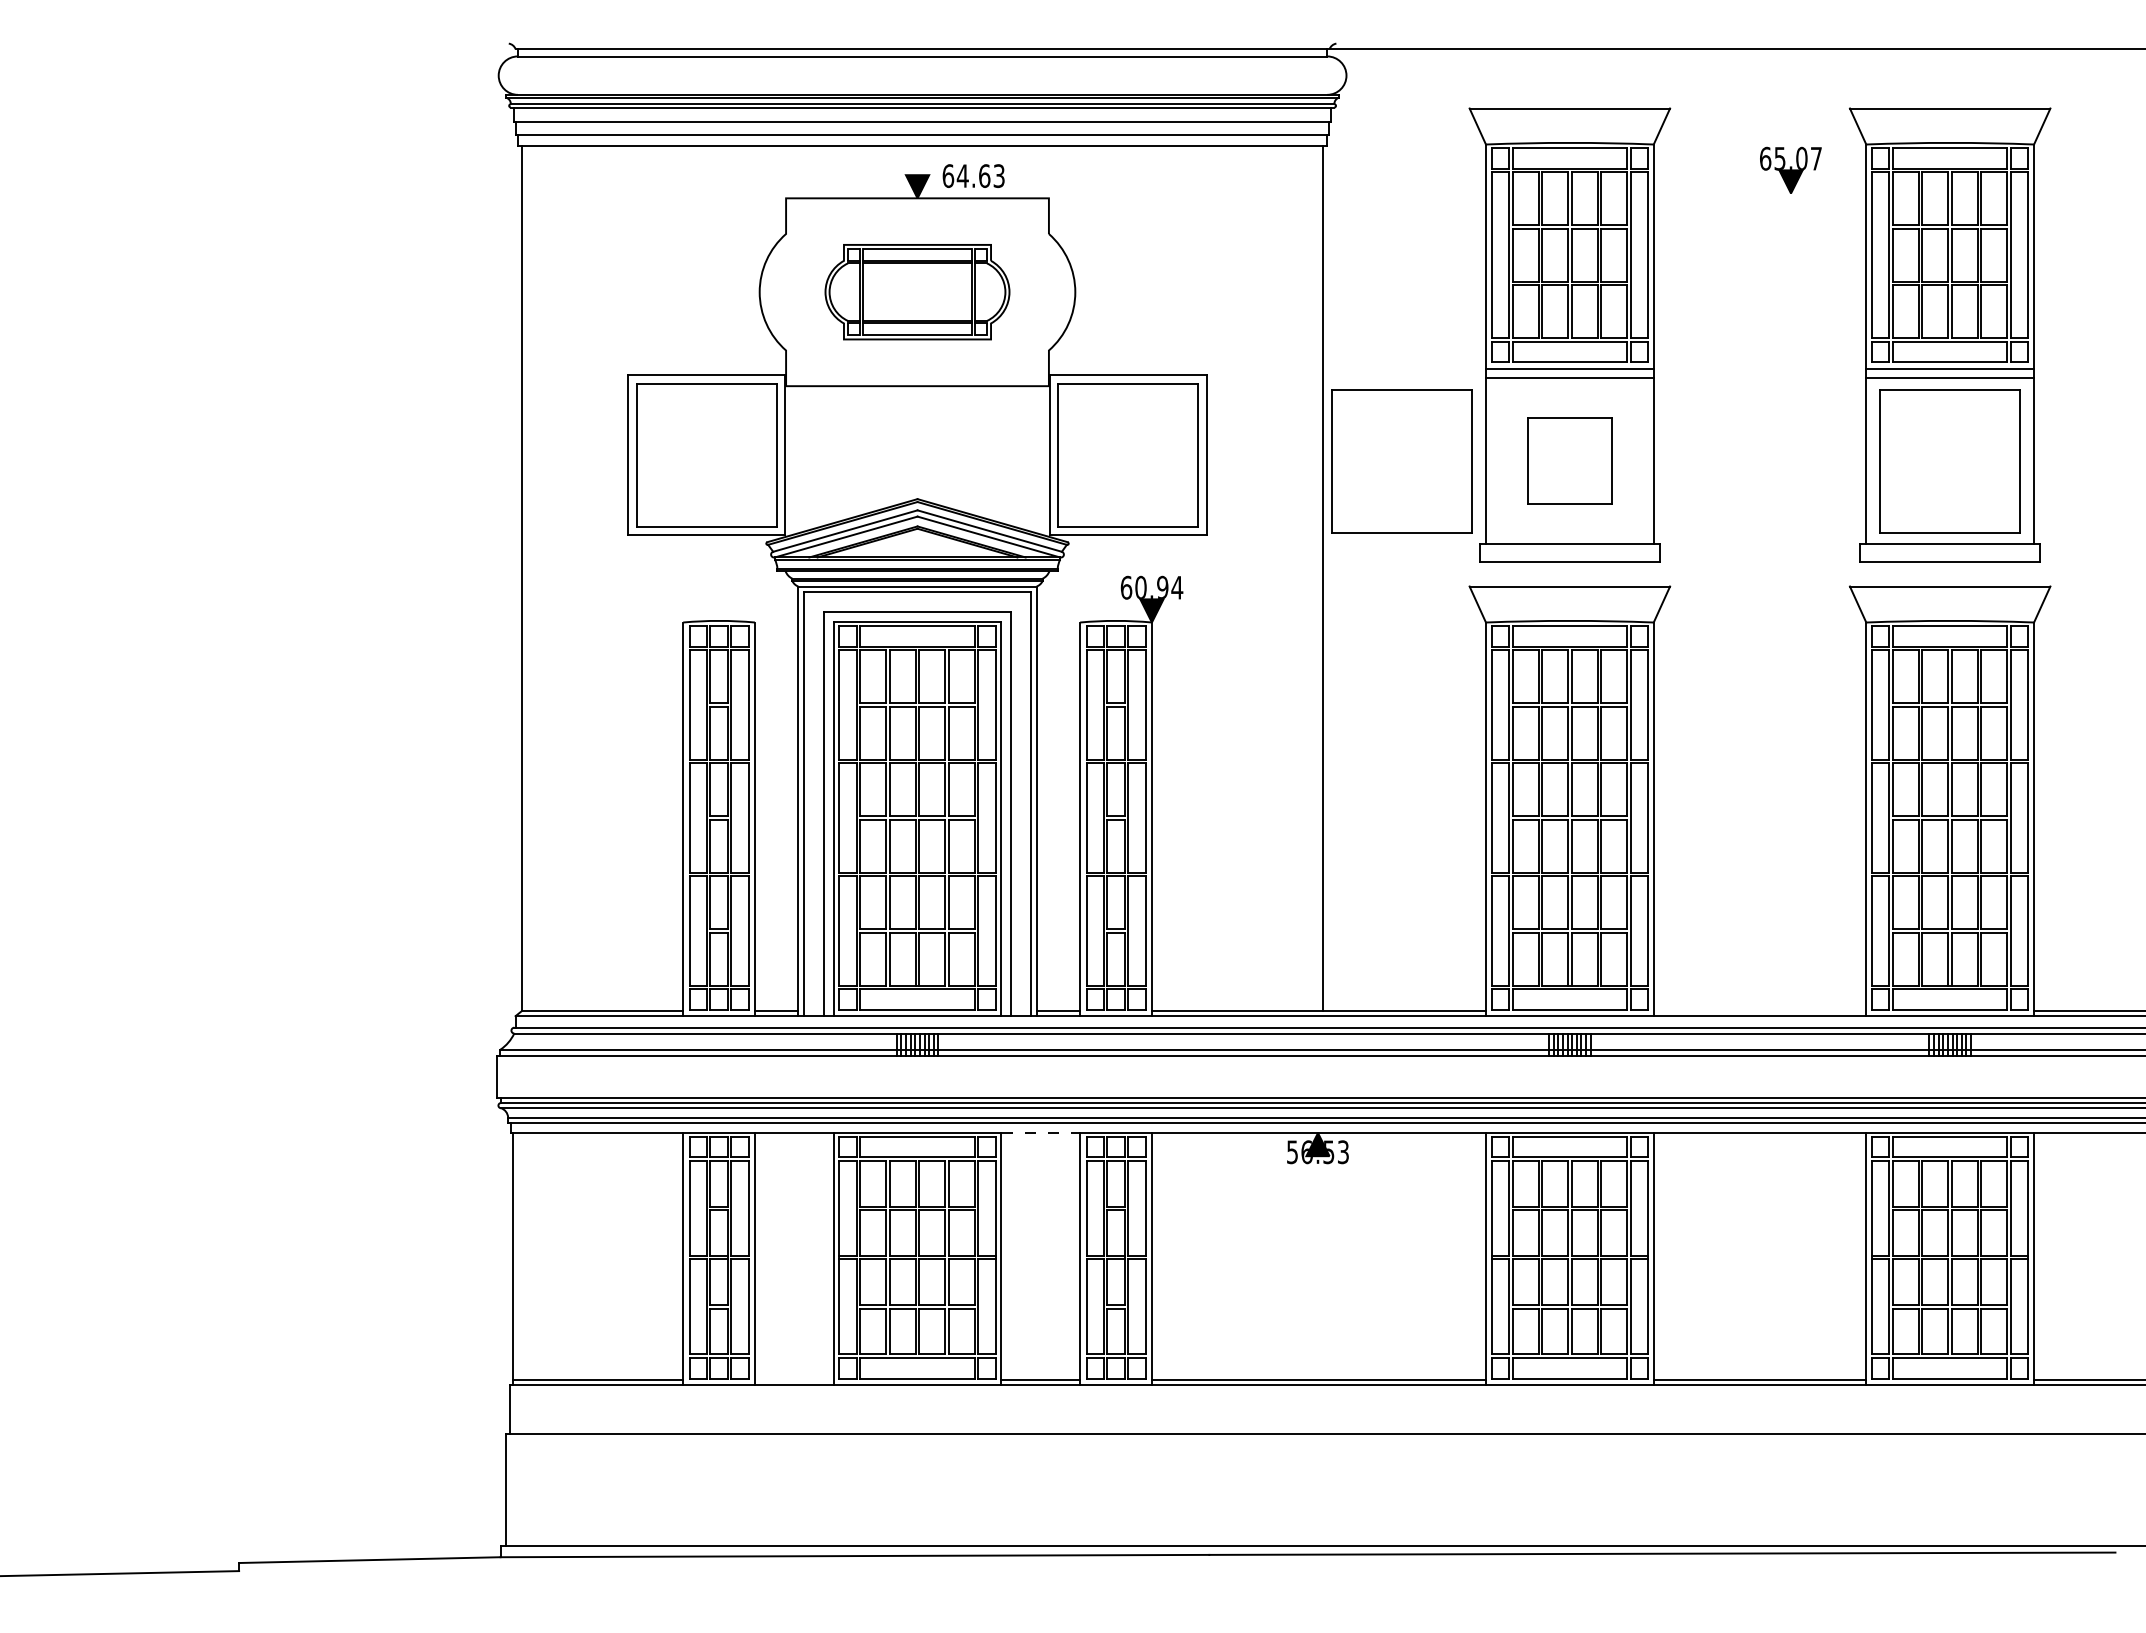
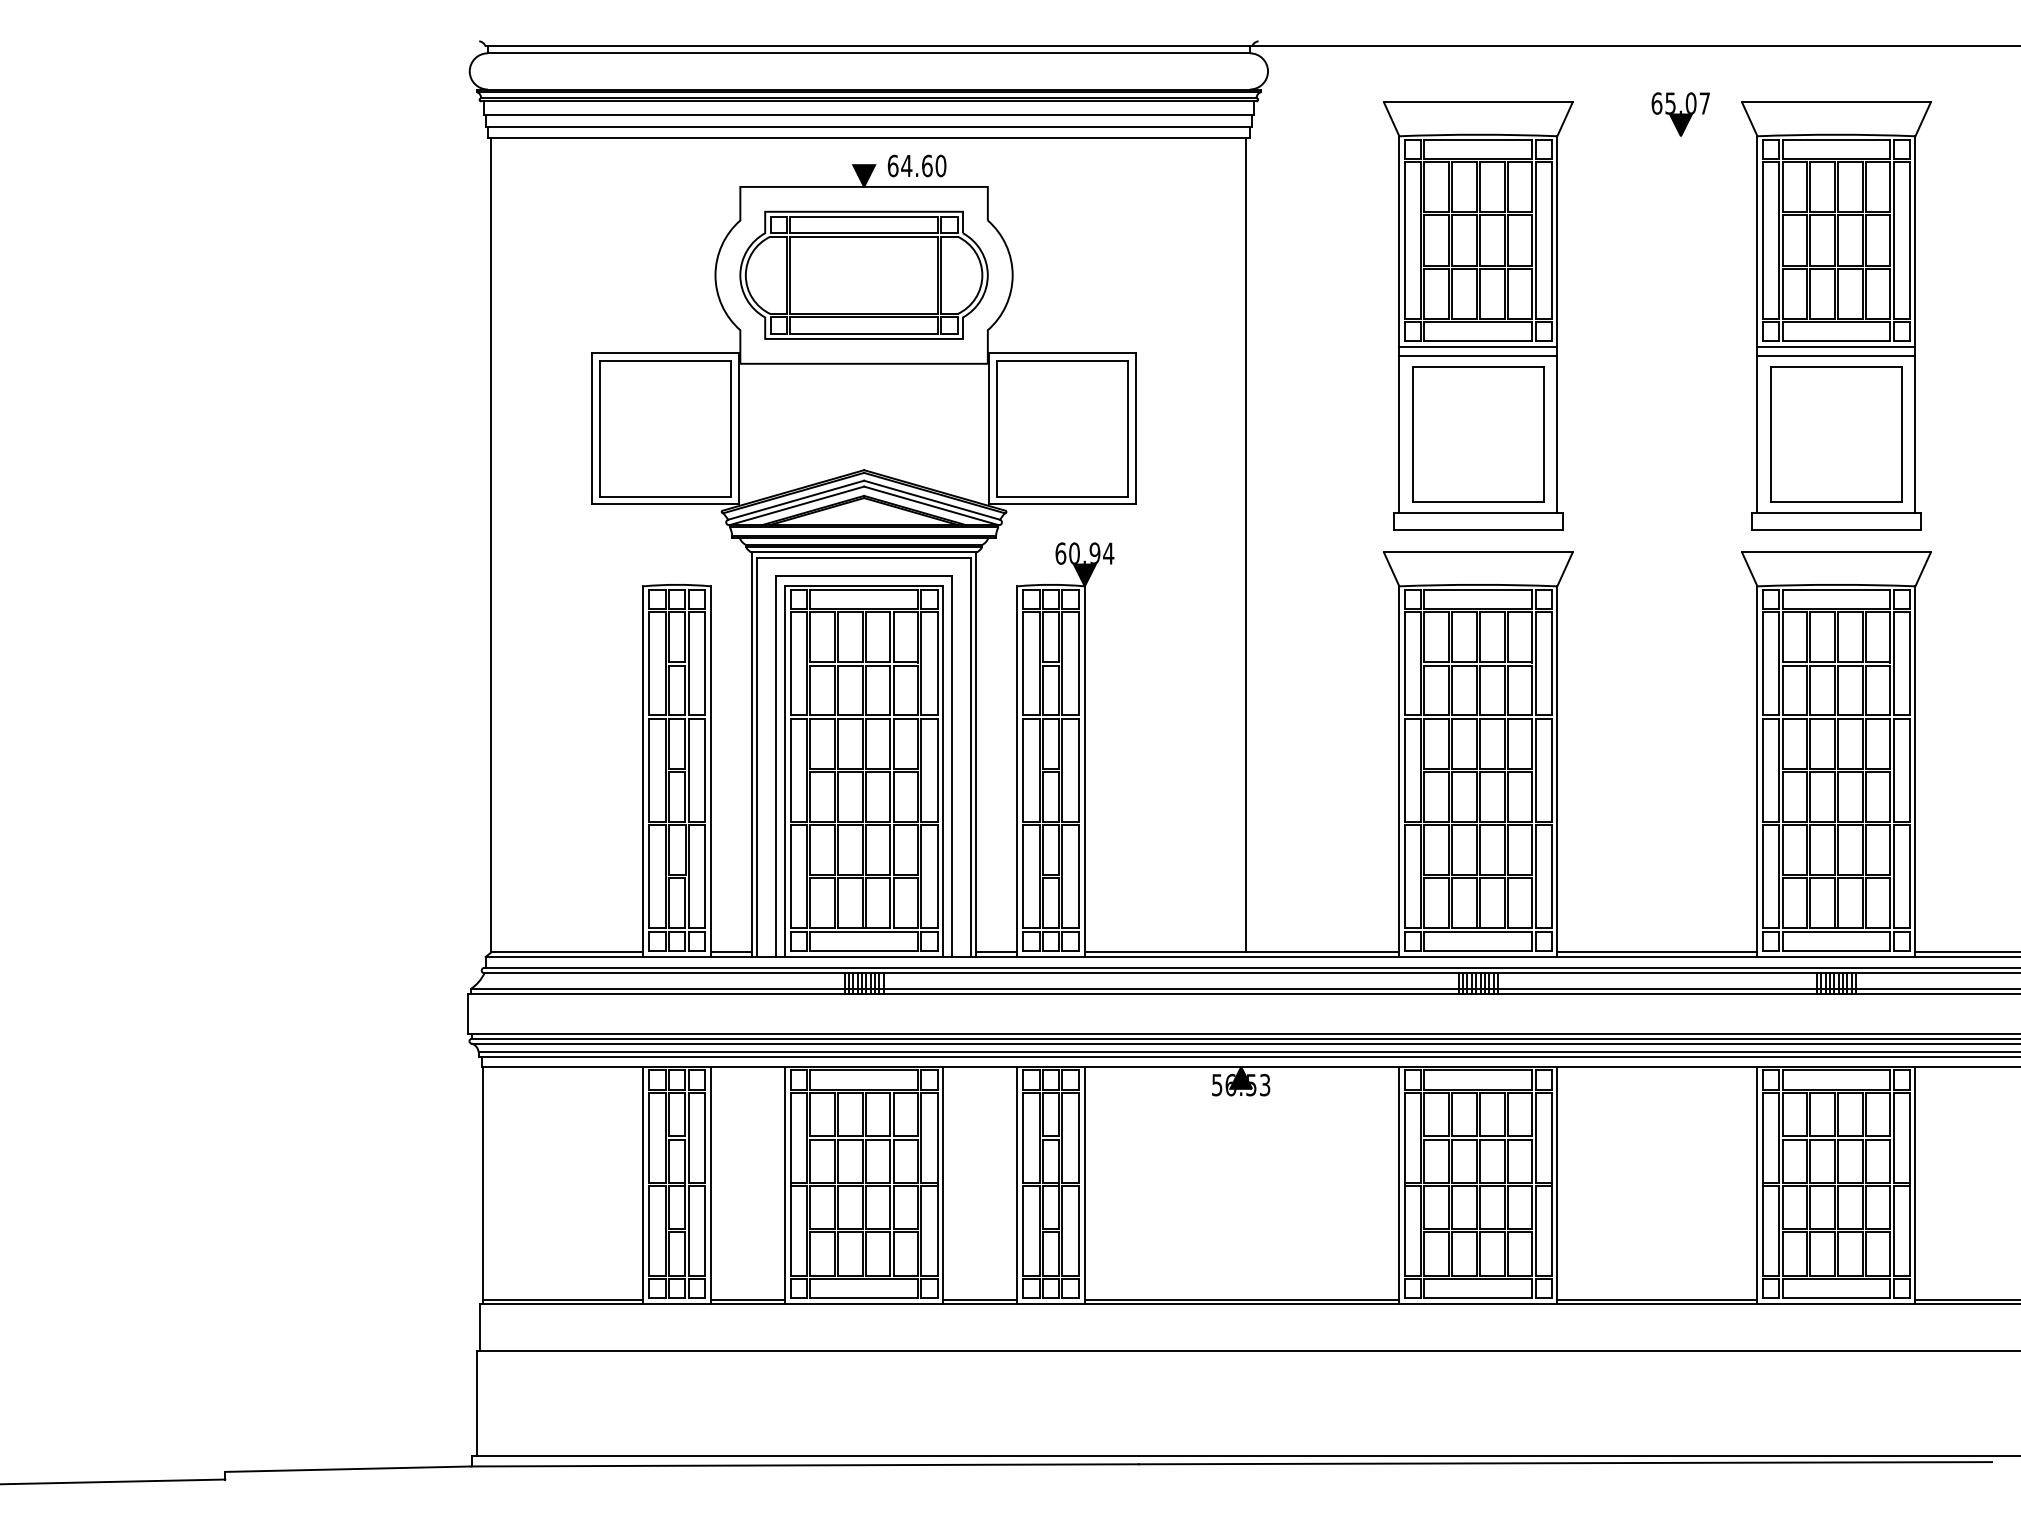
part: (1790, 169) -> (1680, 113), moved
text: (998, 175) -> (940, 165), 64.63 -> 64.60
part: (917, 291) -> (864, 274), size x1.43
part: (1401, 461) -> (1319, 434), removed
part: (1569, 461) -> (1478, 434), size x1.67
line: (1759, 1011) -> (1656, 952), added
line: (1041, 1133) -> (980, 1067), dashed -> solid
line: (793, 1379) -> (747, 1299), added

